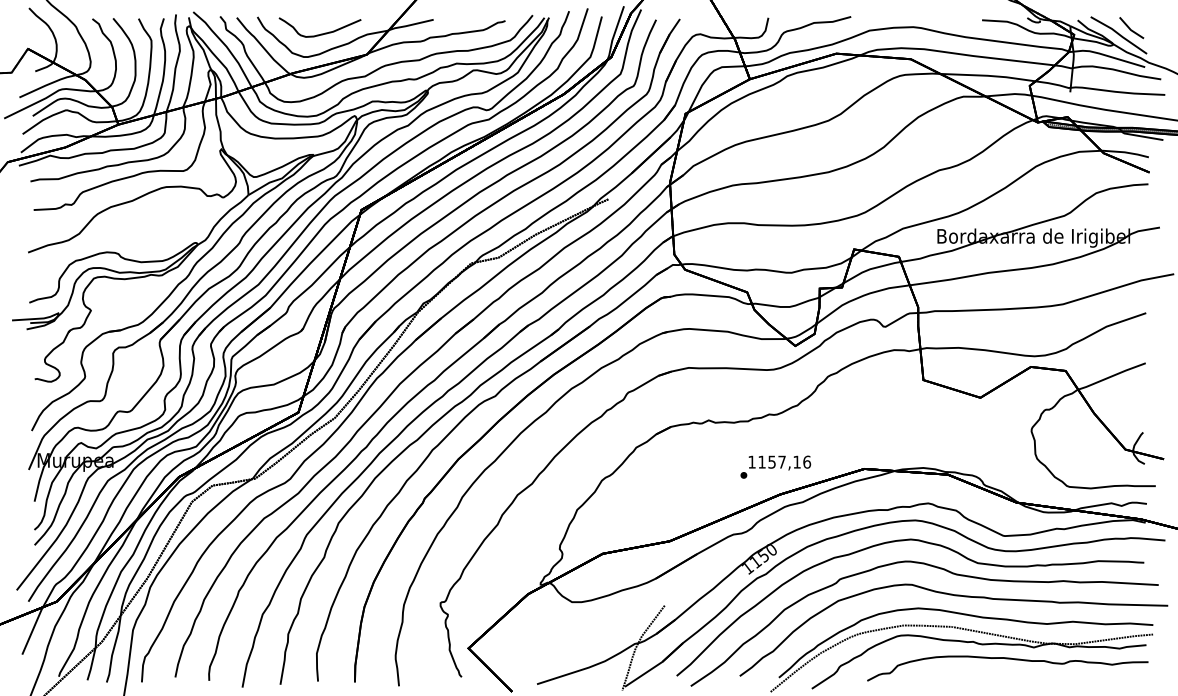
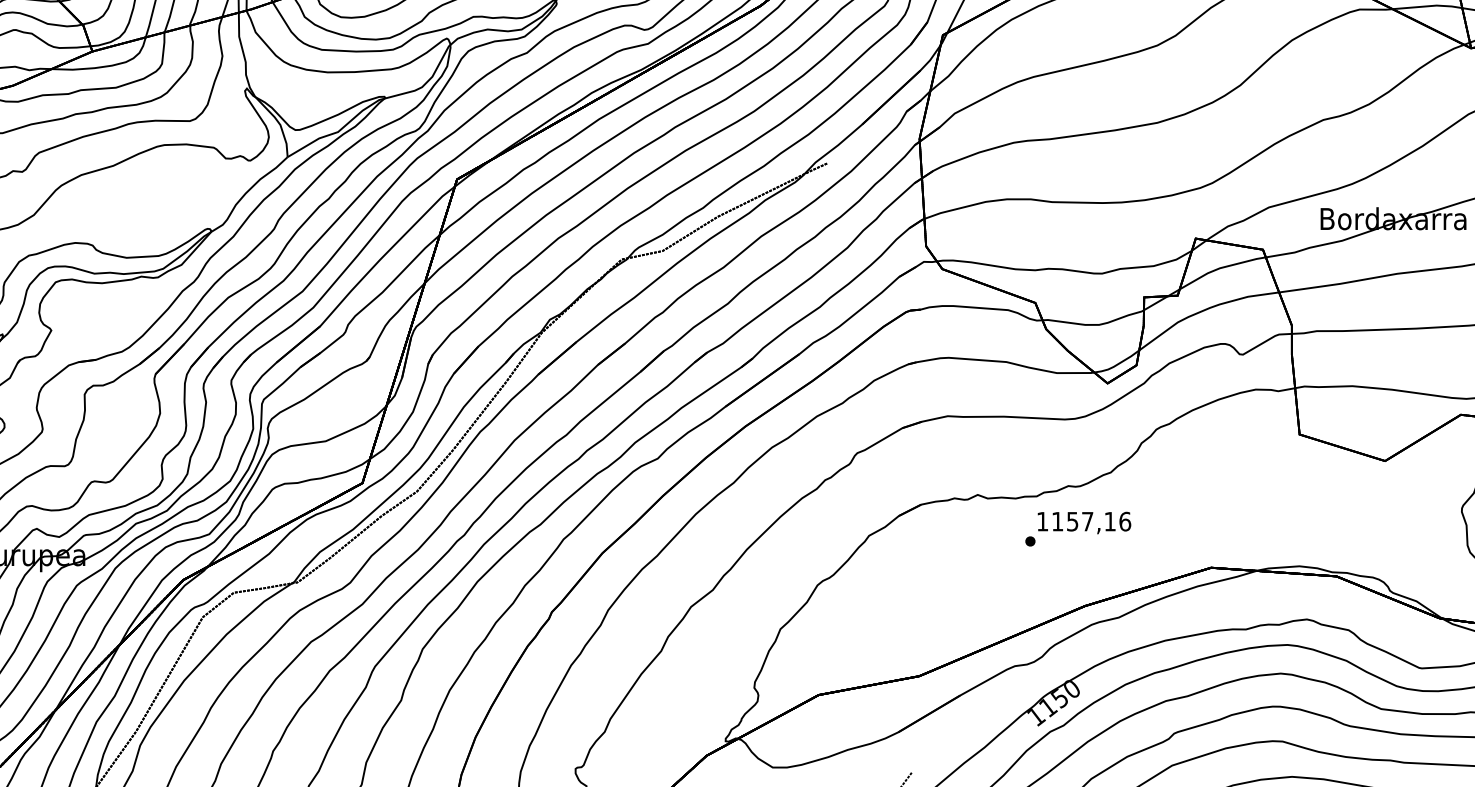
text: (775, 466) -> (1077, 528), moved

